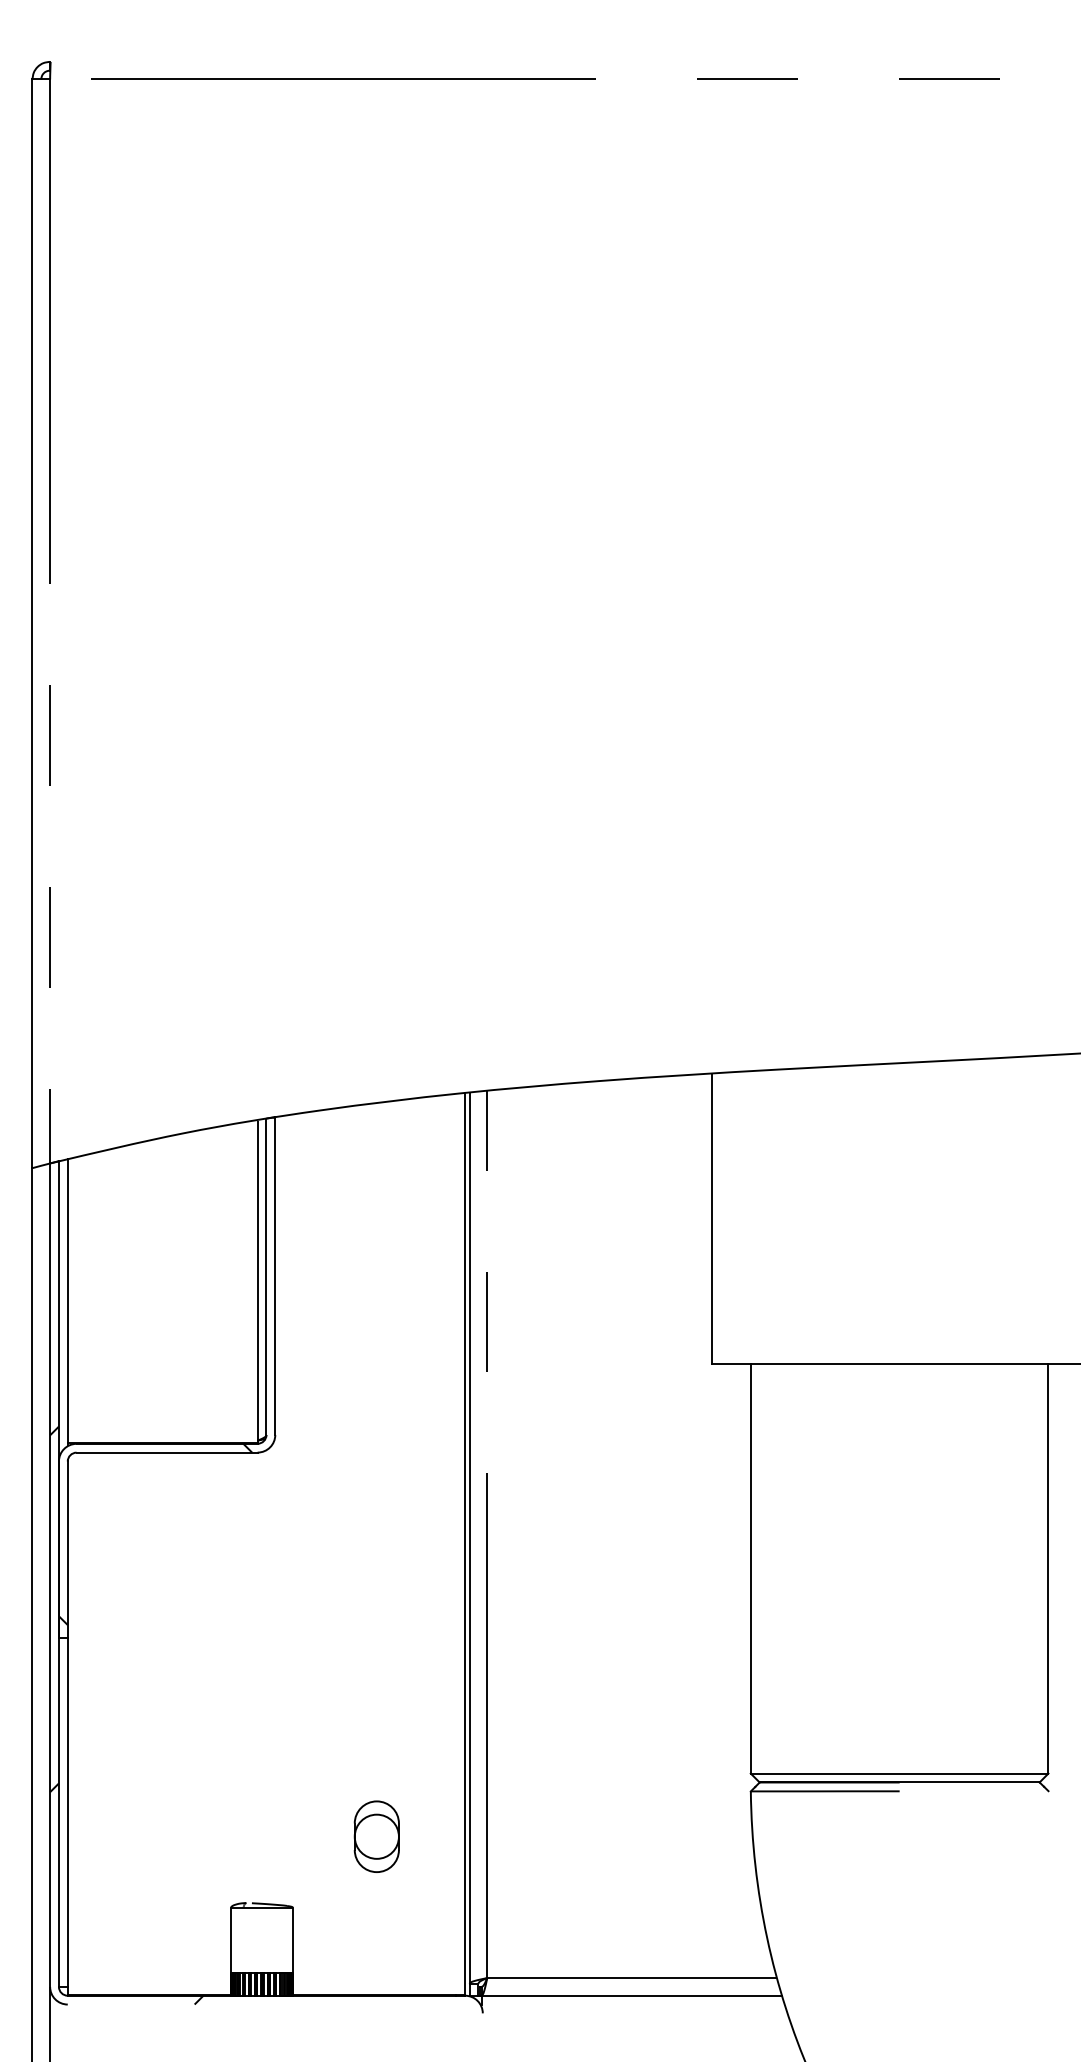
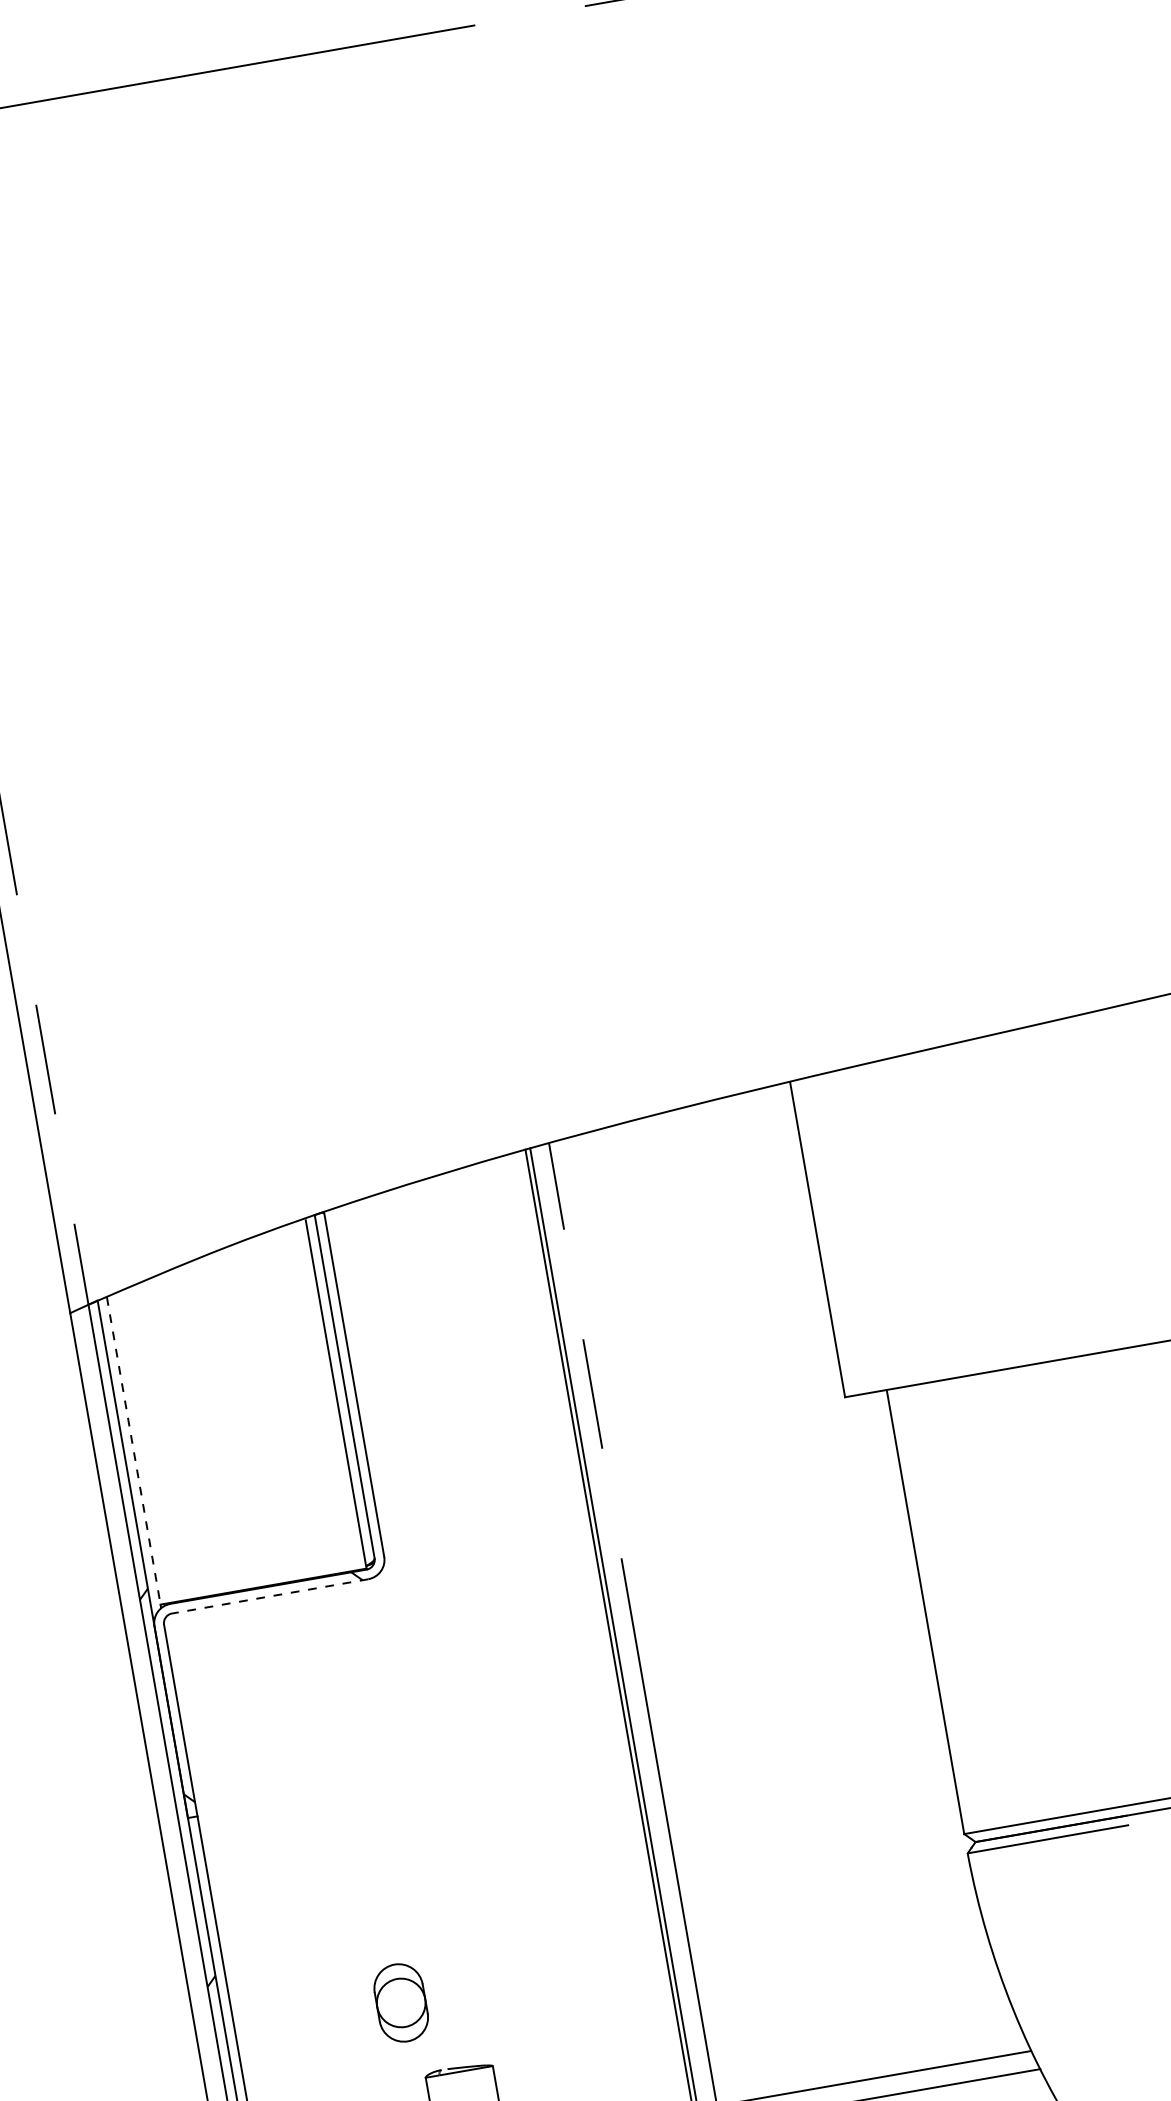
line: (67, 1301) -> (133, 1451), solid -> dashed
line: (167, 1452) -> (270, 1596), solid -> dashed
part: (376, 1836) -> (400, 2002), moved

